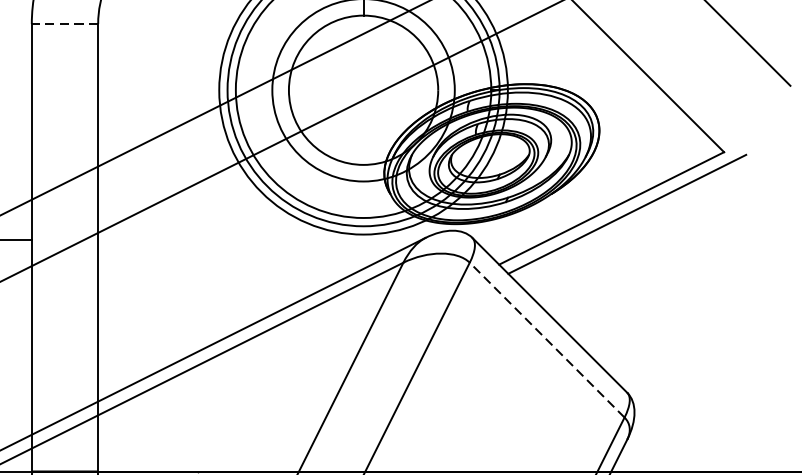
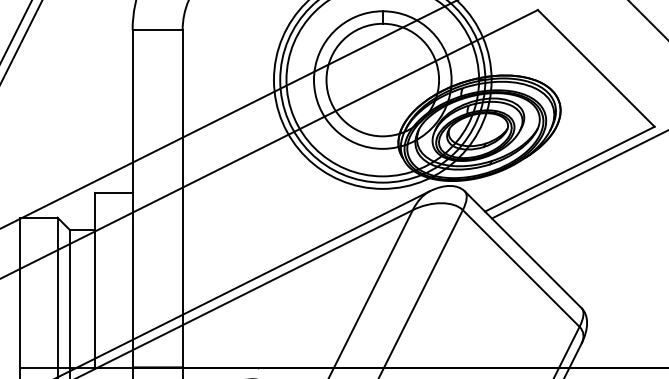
line: (64, 24) -> (157, 30), dashed -> solid
line: (547, 340) -> (521, 268), dashed -> solid

